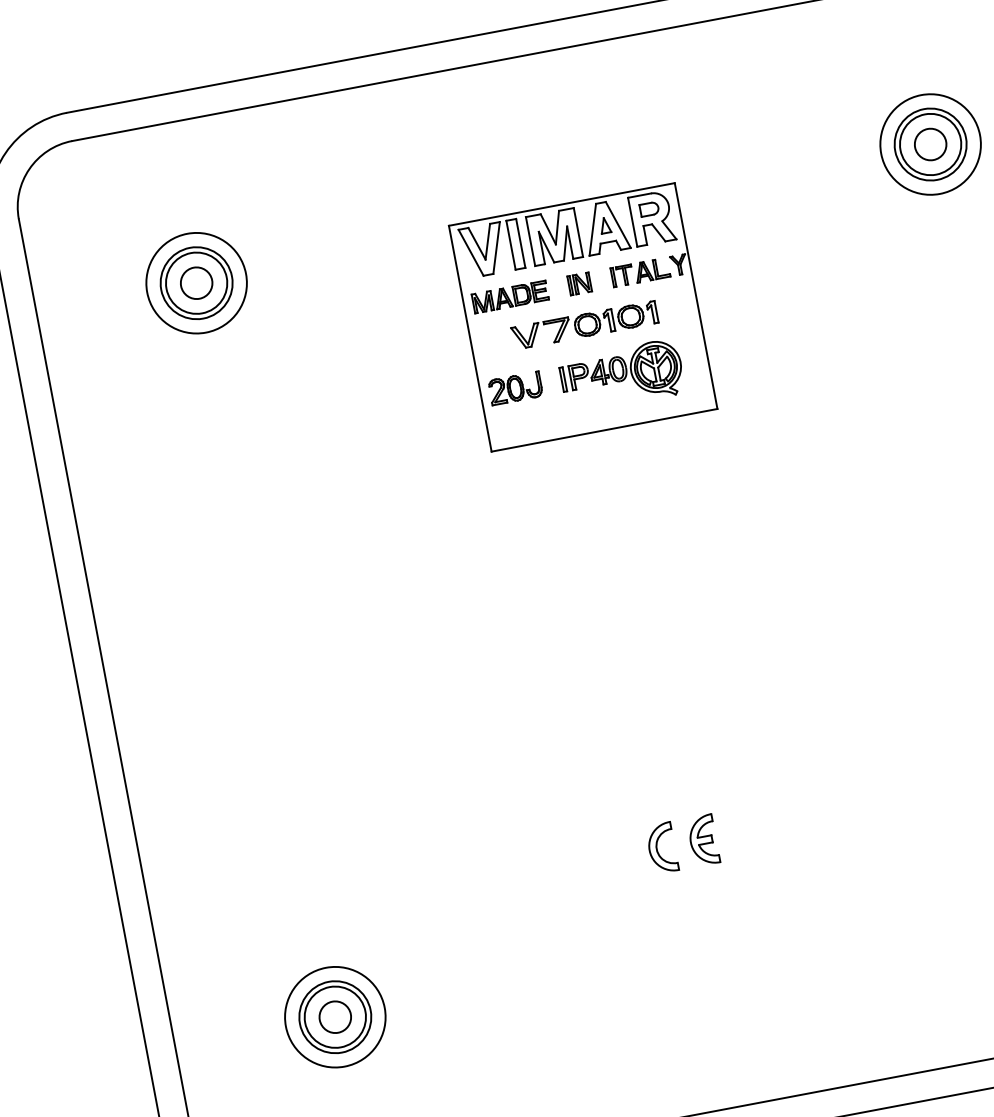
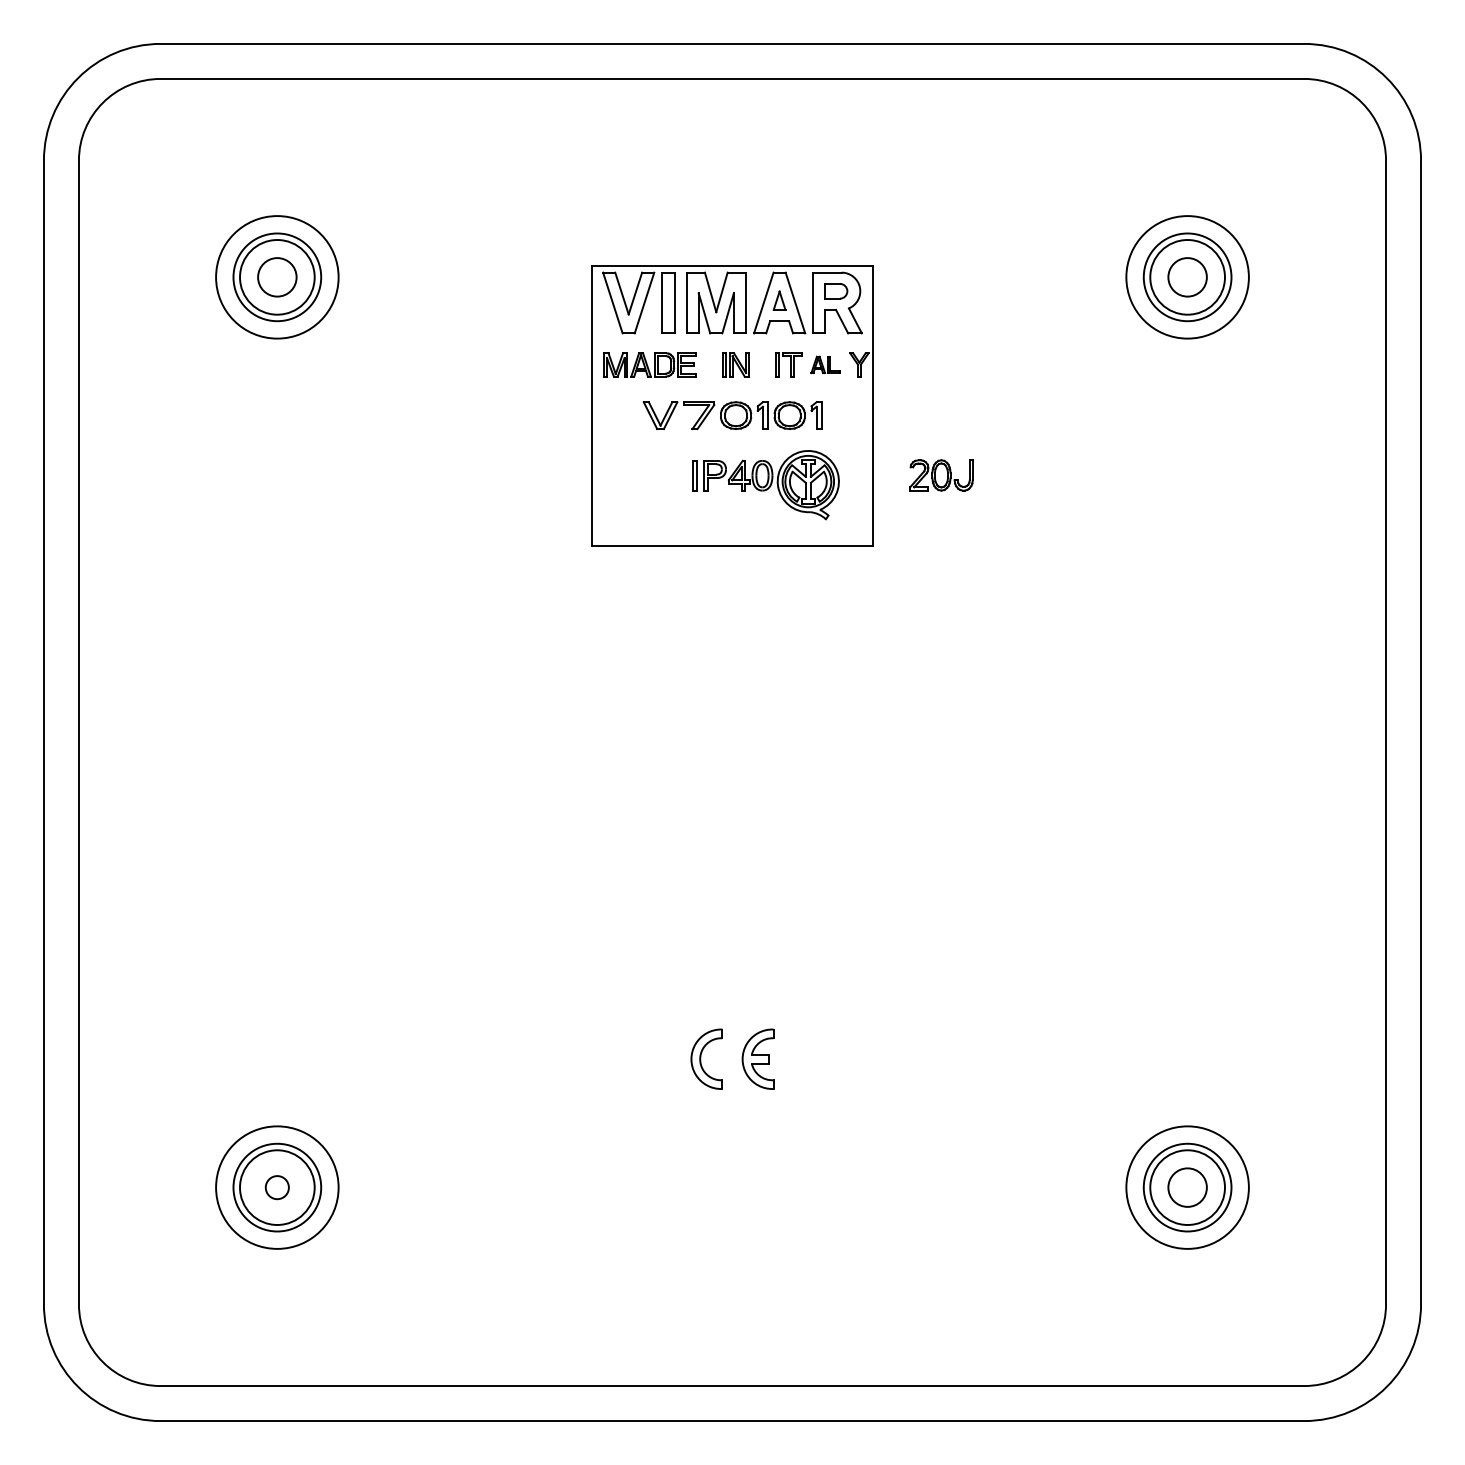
part: (651, 269) -> (825, 364), size x0.7
part: (515, 388) -> (941, 475), moved
circle: (335, 1017) -> (277, 1187), size x0.6

